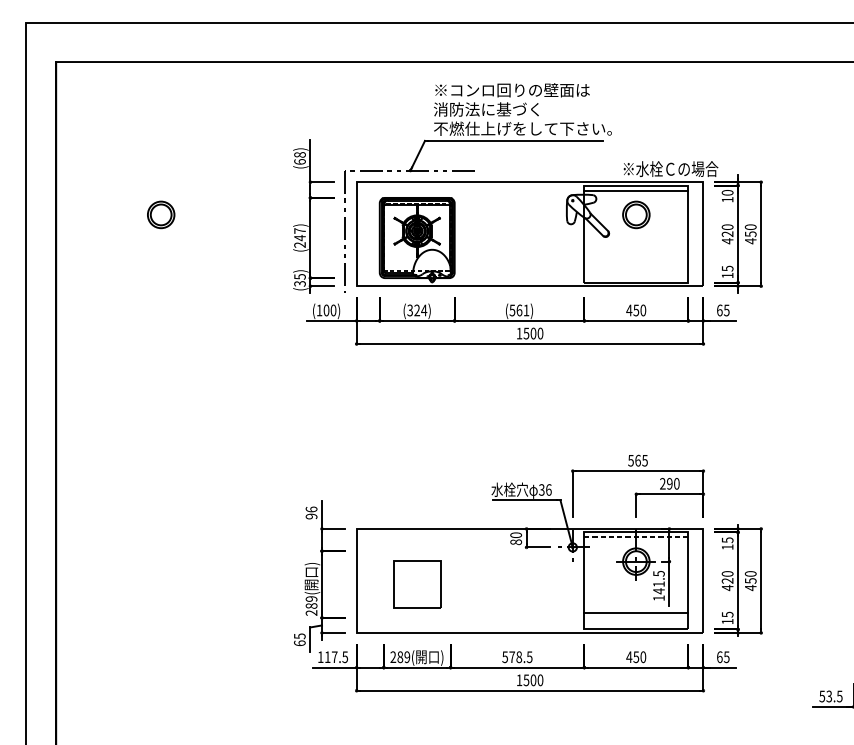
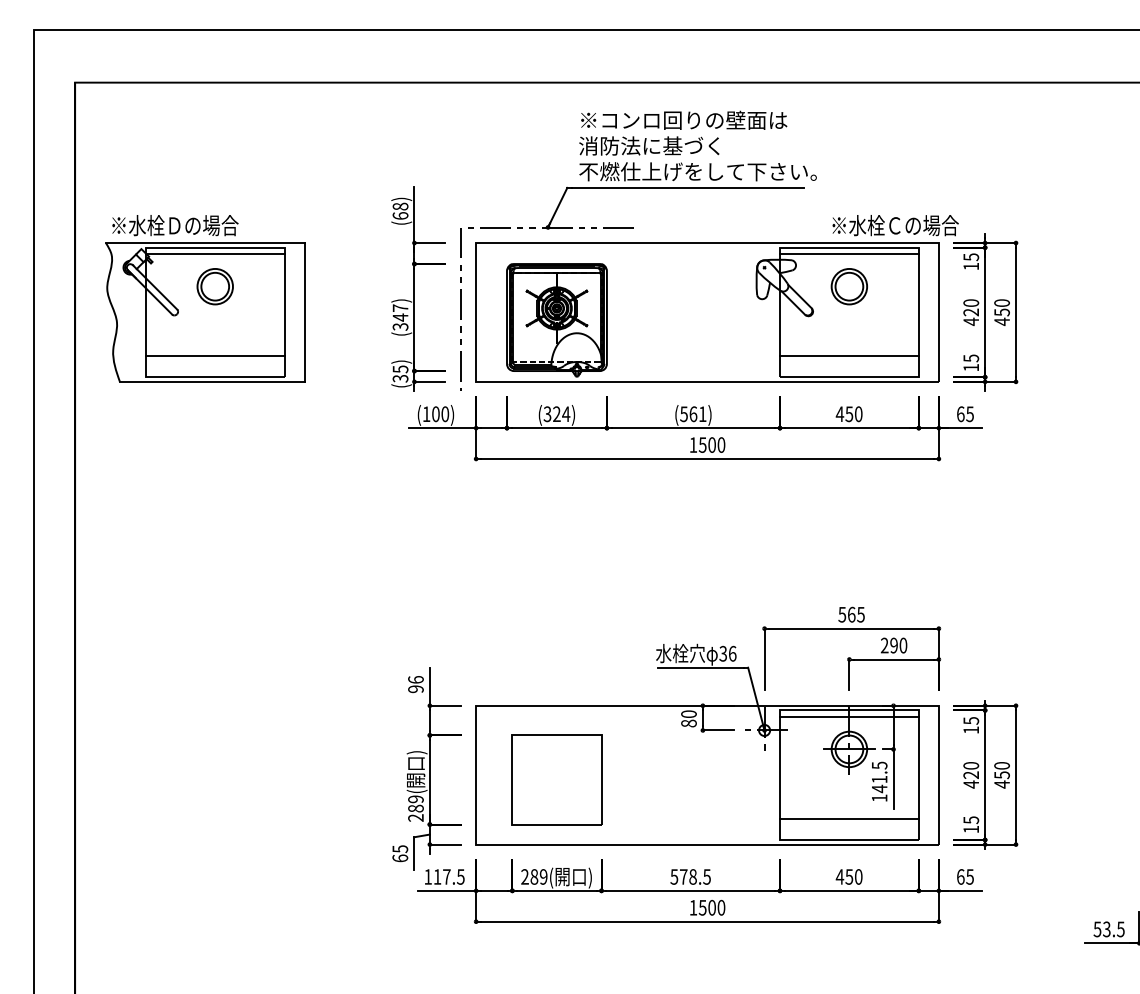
text: (727, 193) -> (971, 257), 10 -> 15
part: (153, 223) -> (205, 298), added
text: (299, 244) -> (400, 326), (247) -> (347)
line: (636, 266) -> (849, 355), added
line: (635, 536) -> (848, 716), dashed -> solid
part: (416, 584) -> (556, 779), size x1.43

